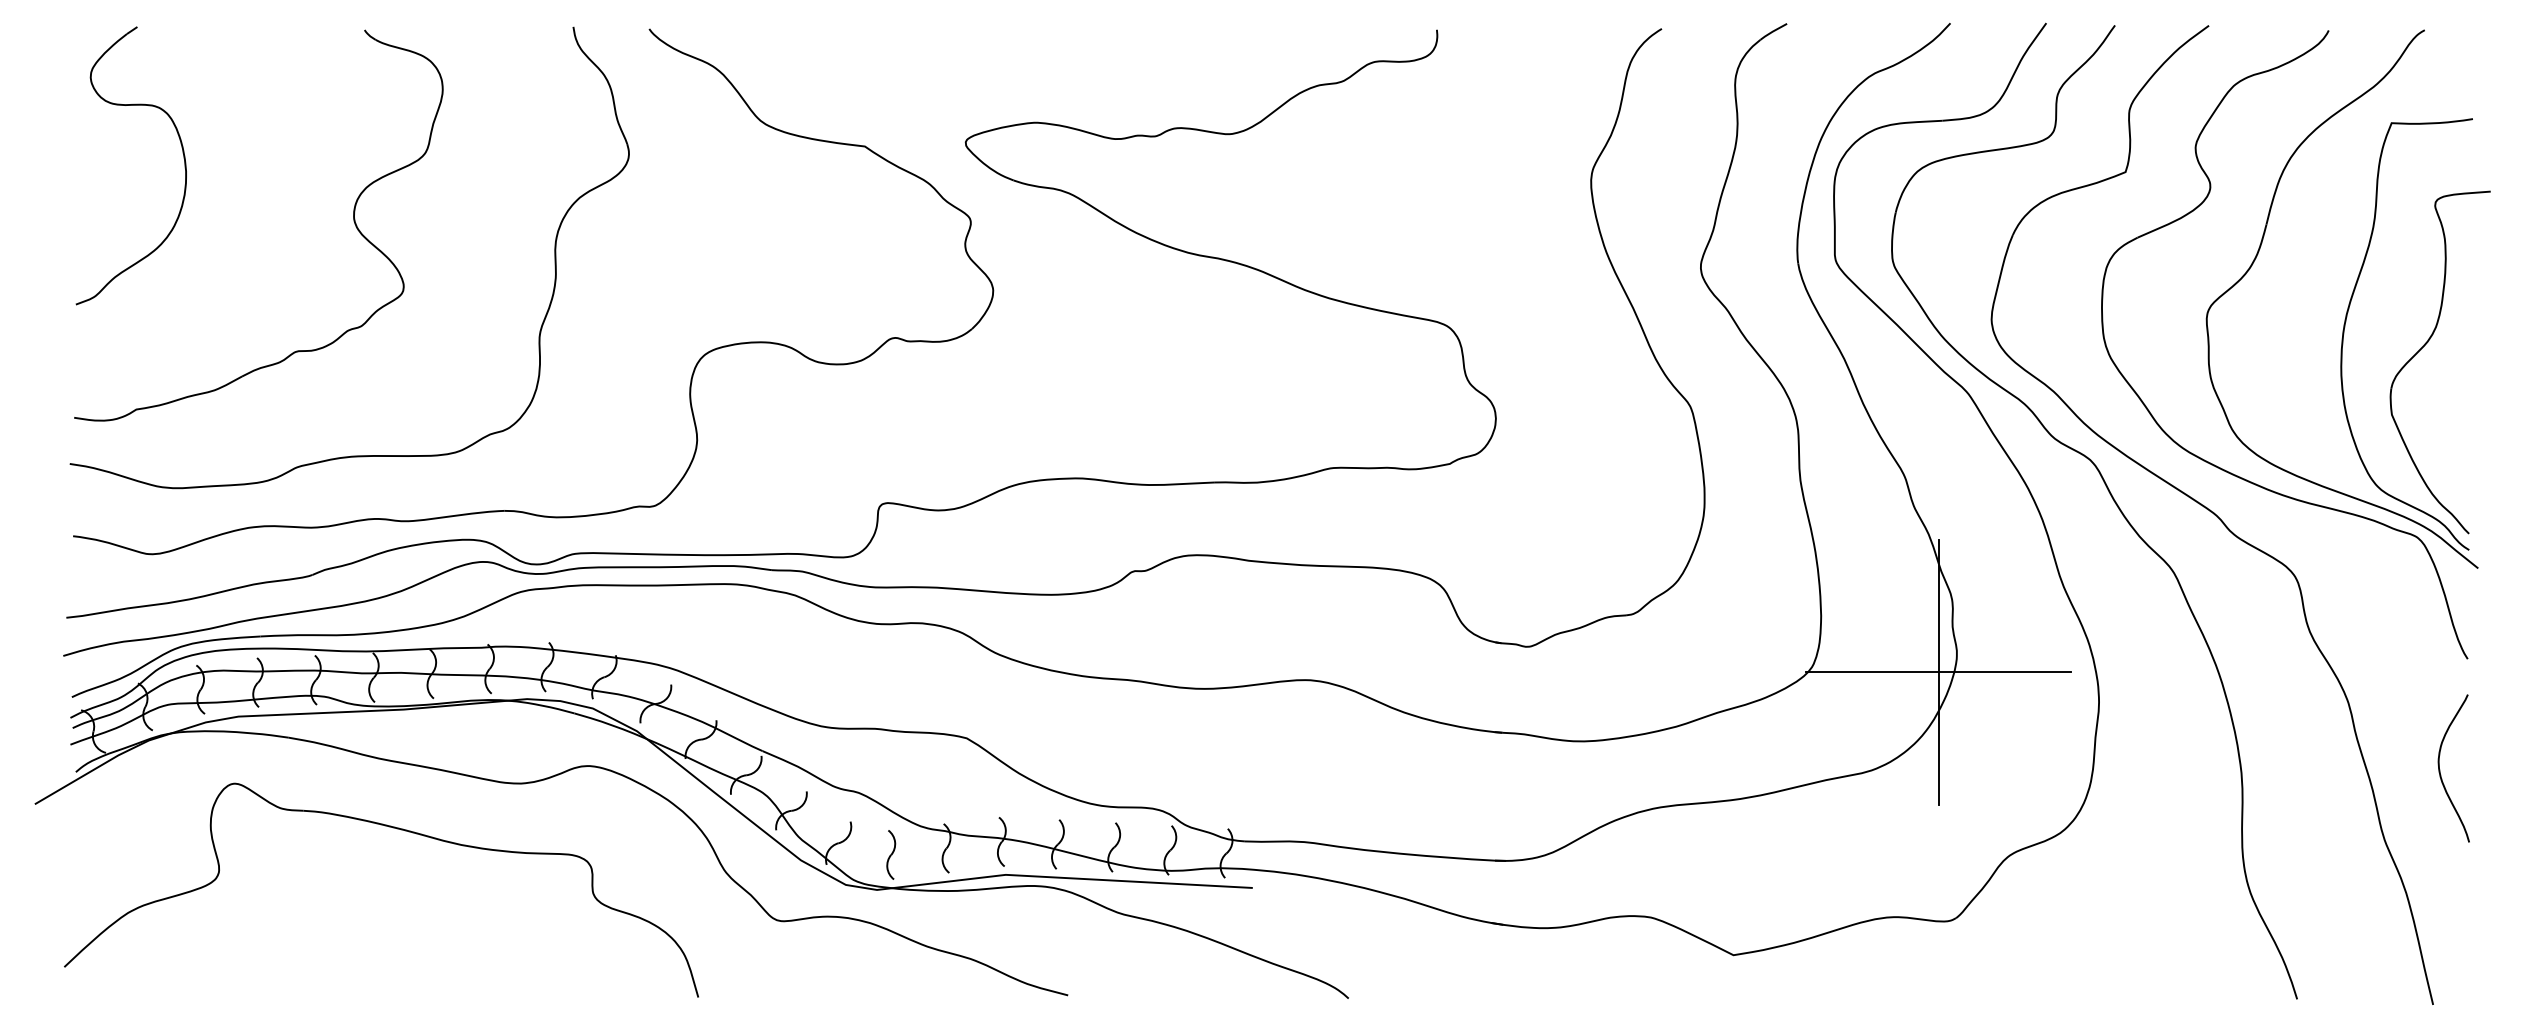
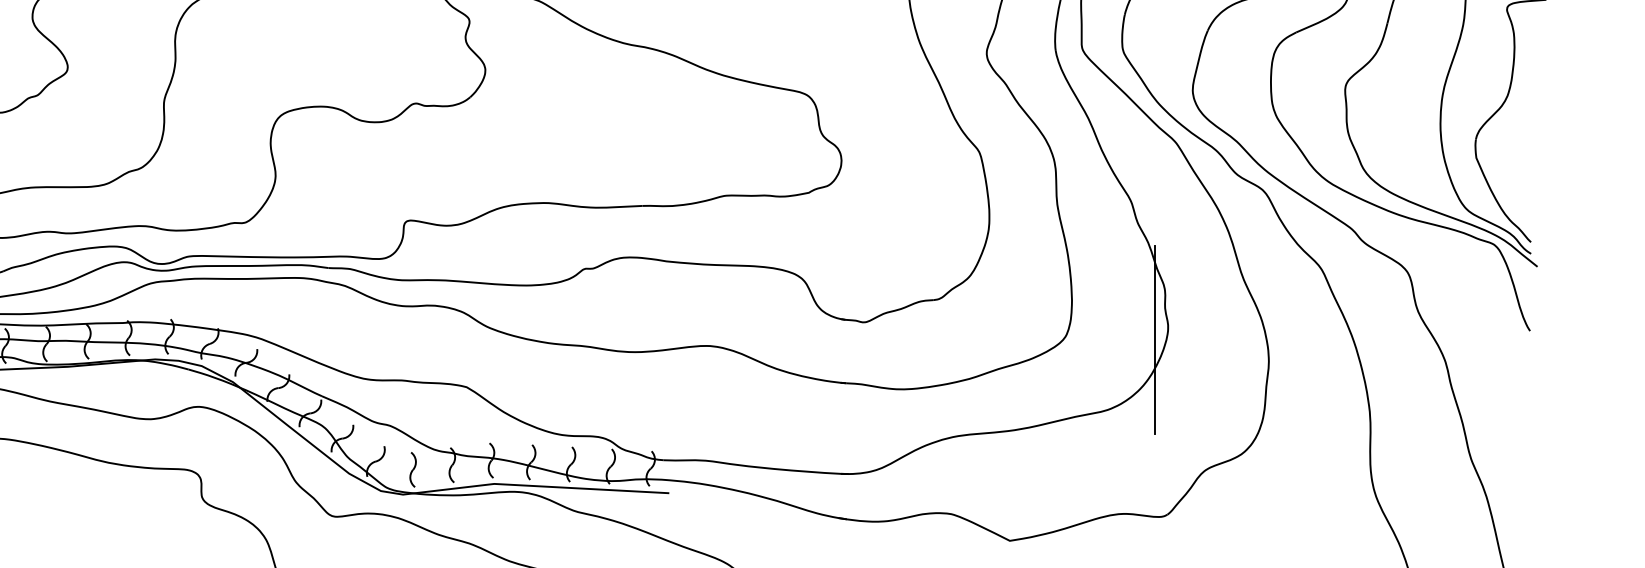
line: (1938, 672) -> (1155, 340), removed
curve: (2440, 769) -> (1510, 409), removed

